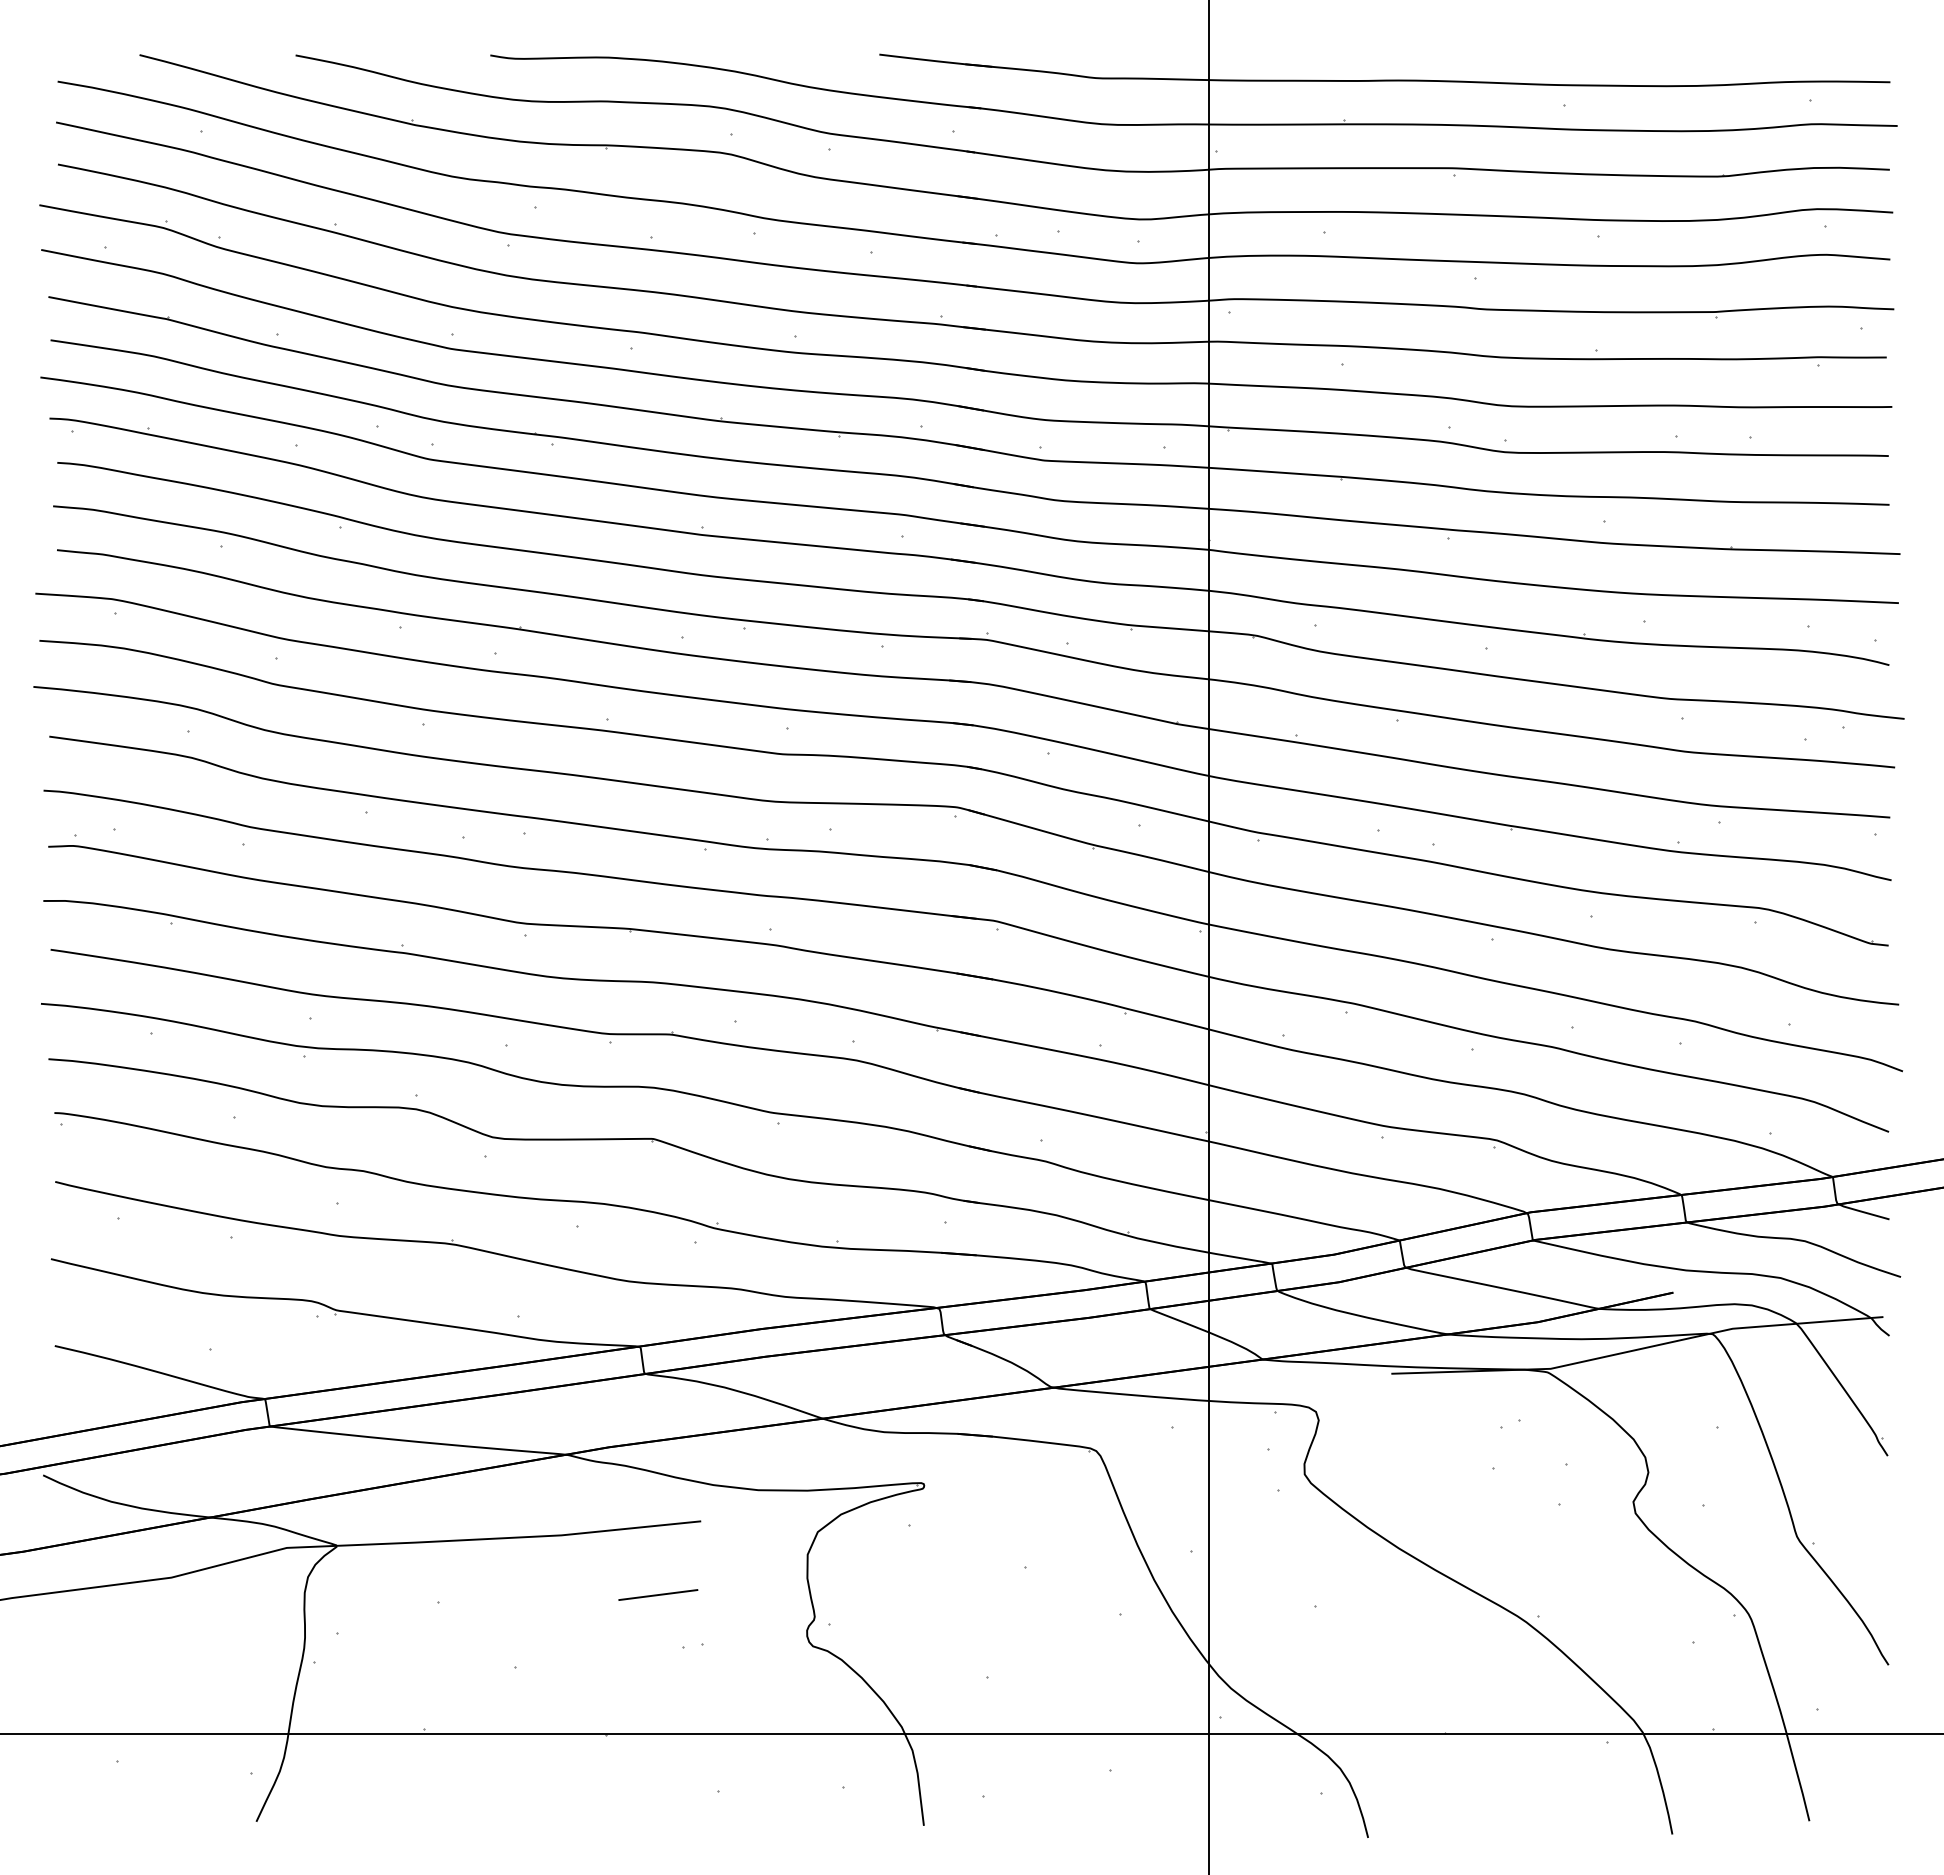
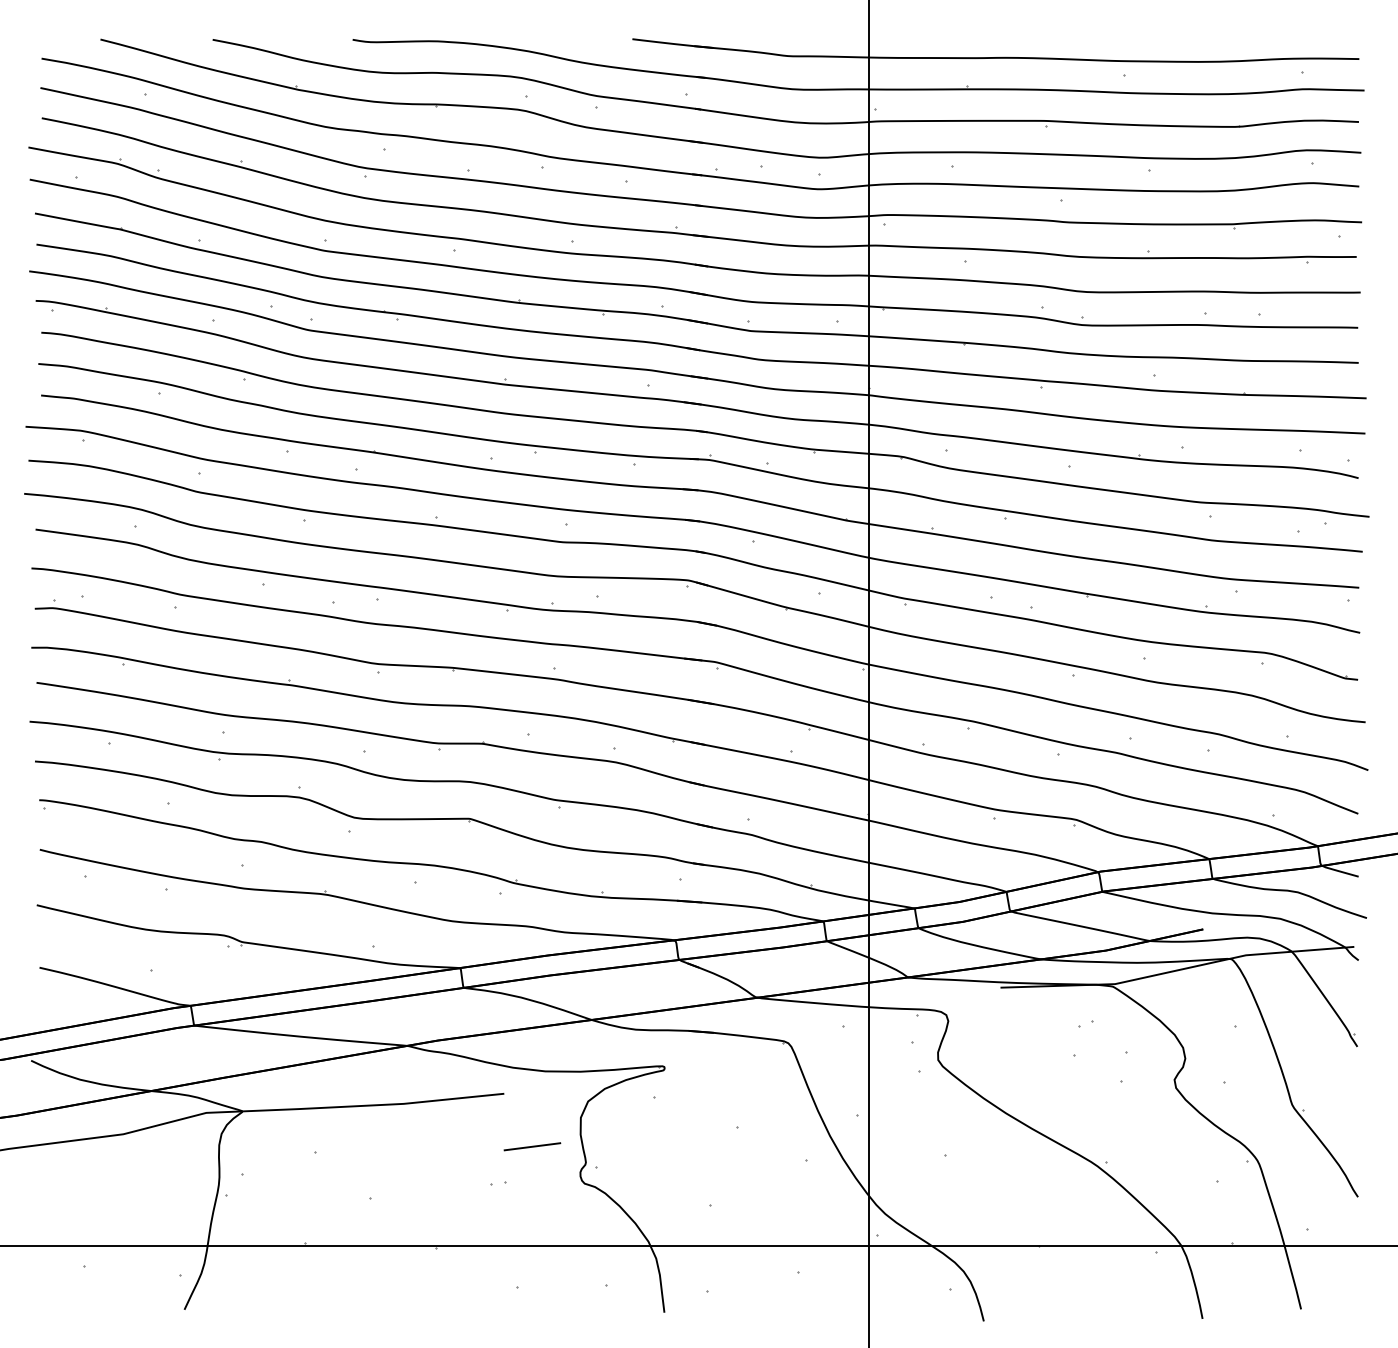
line: (658, 1594) -> (532, 1146), moved

